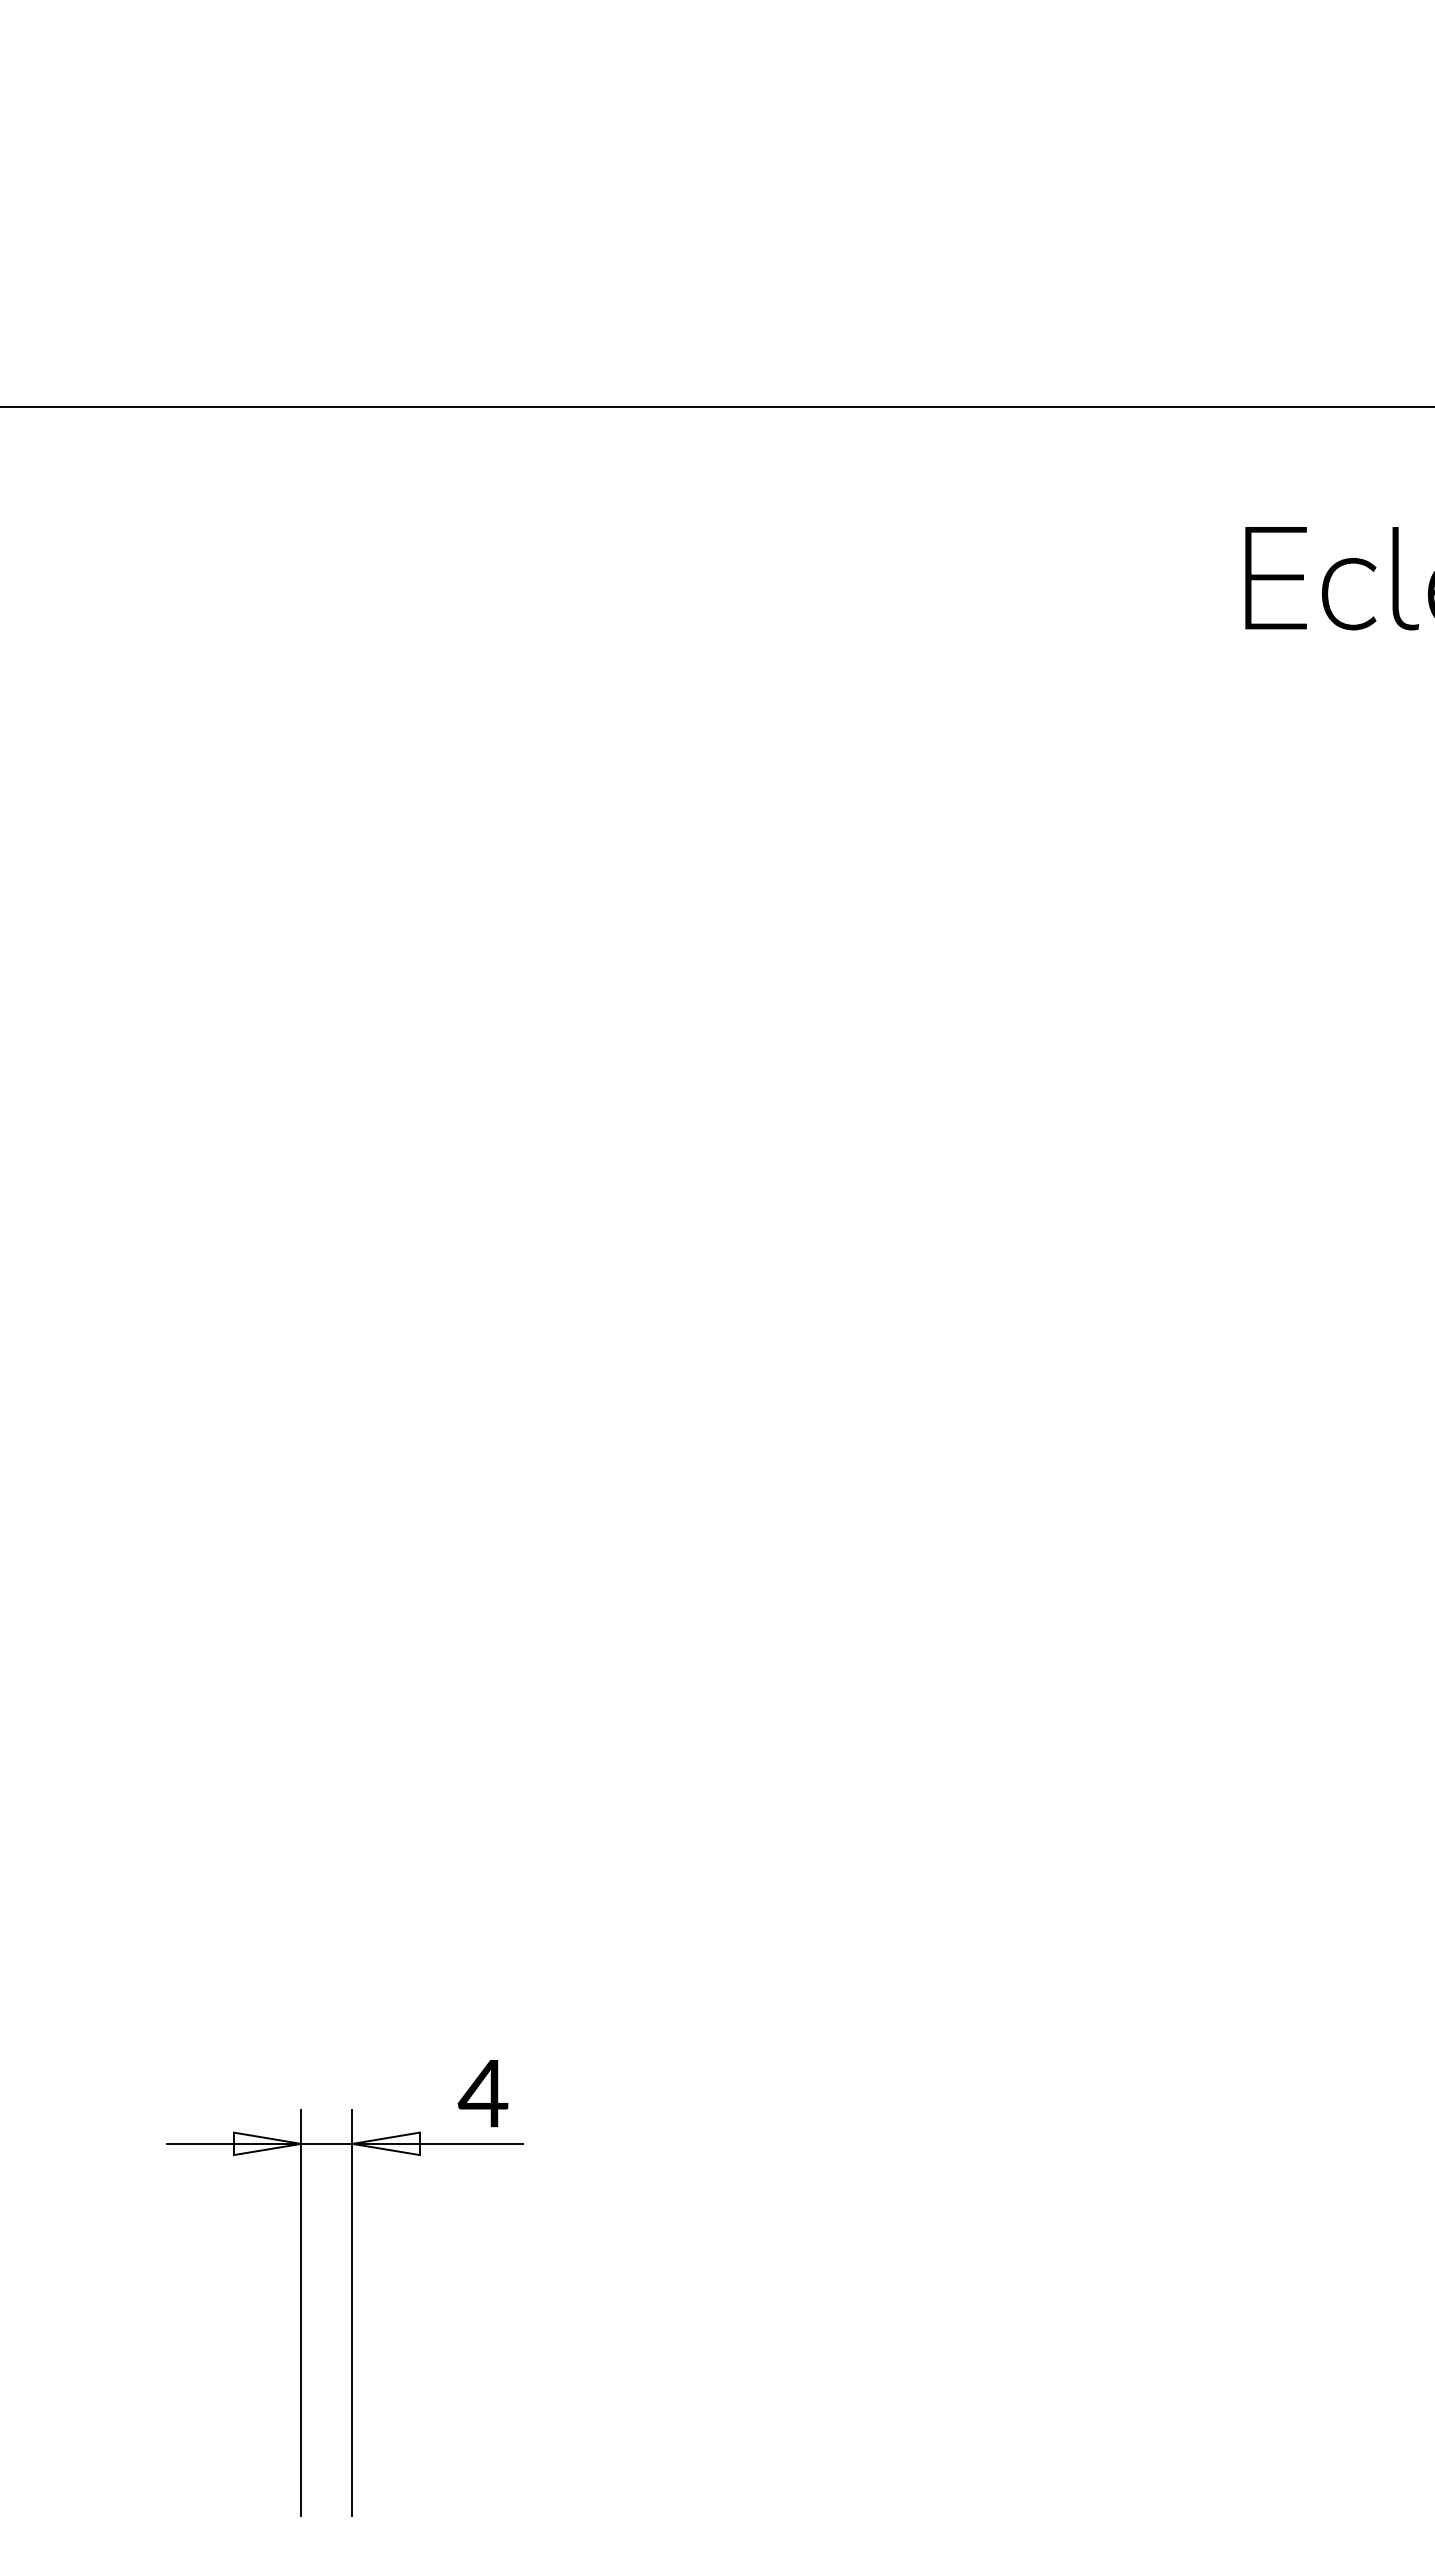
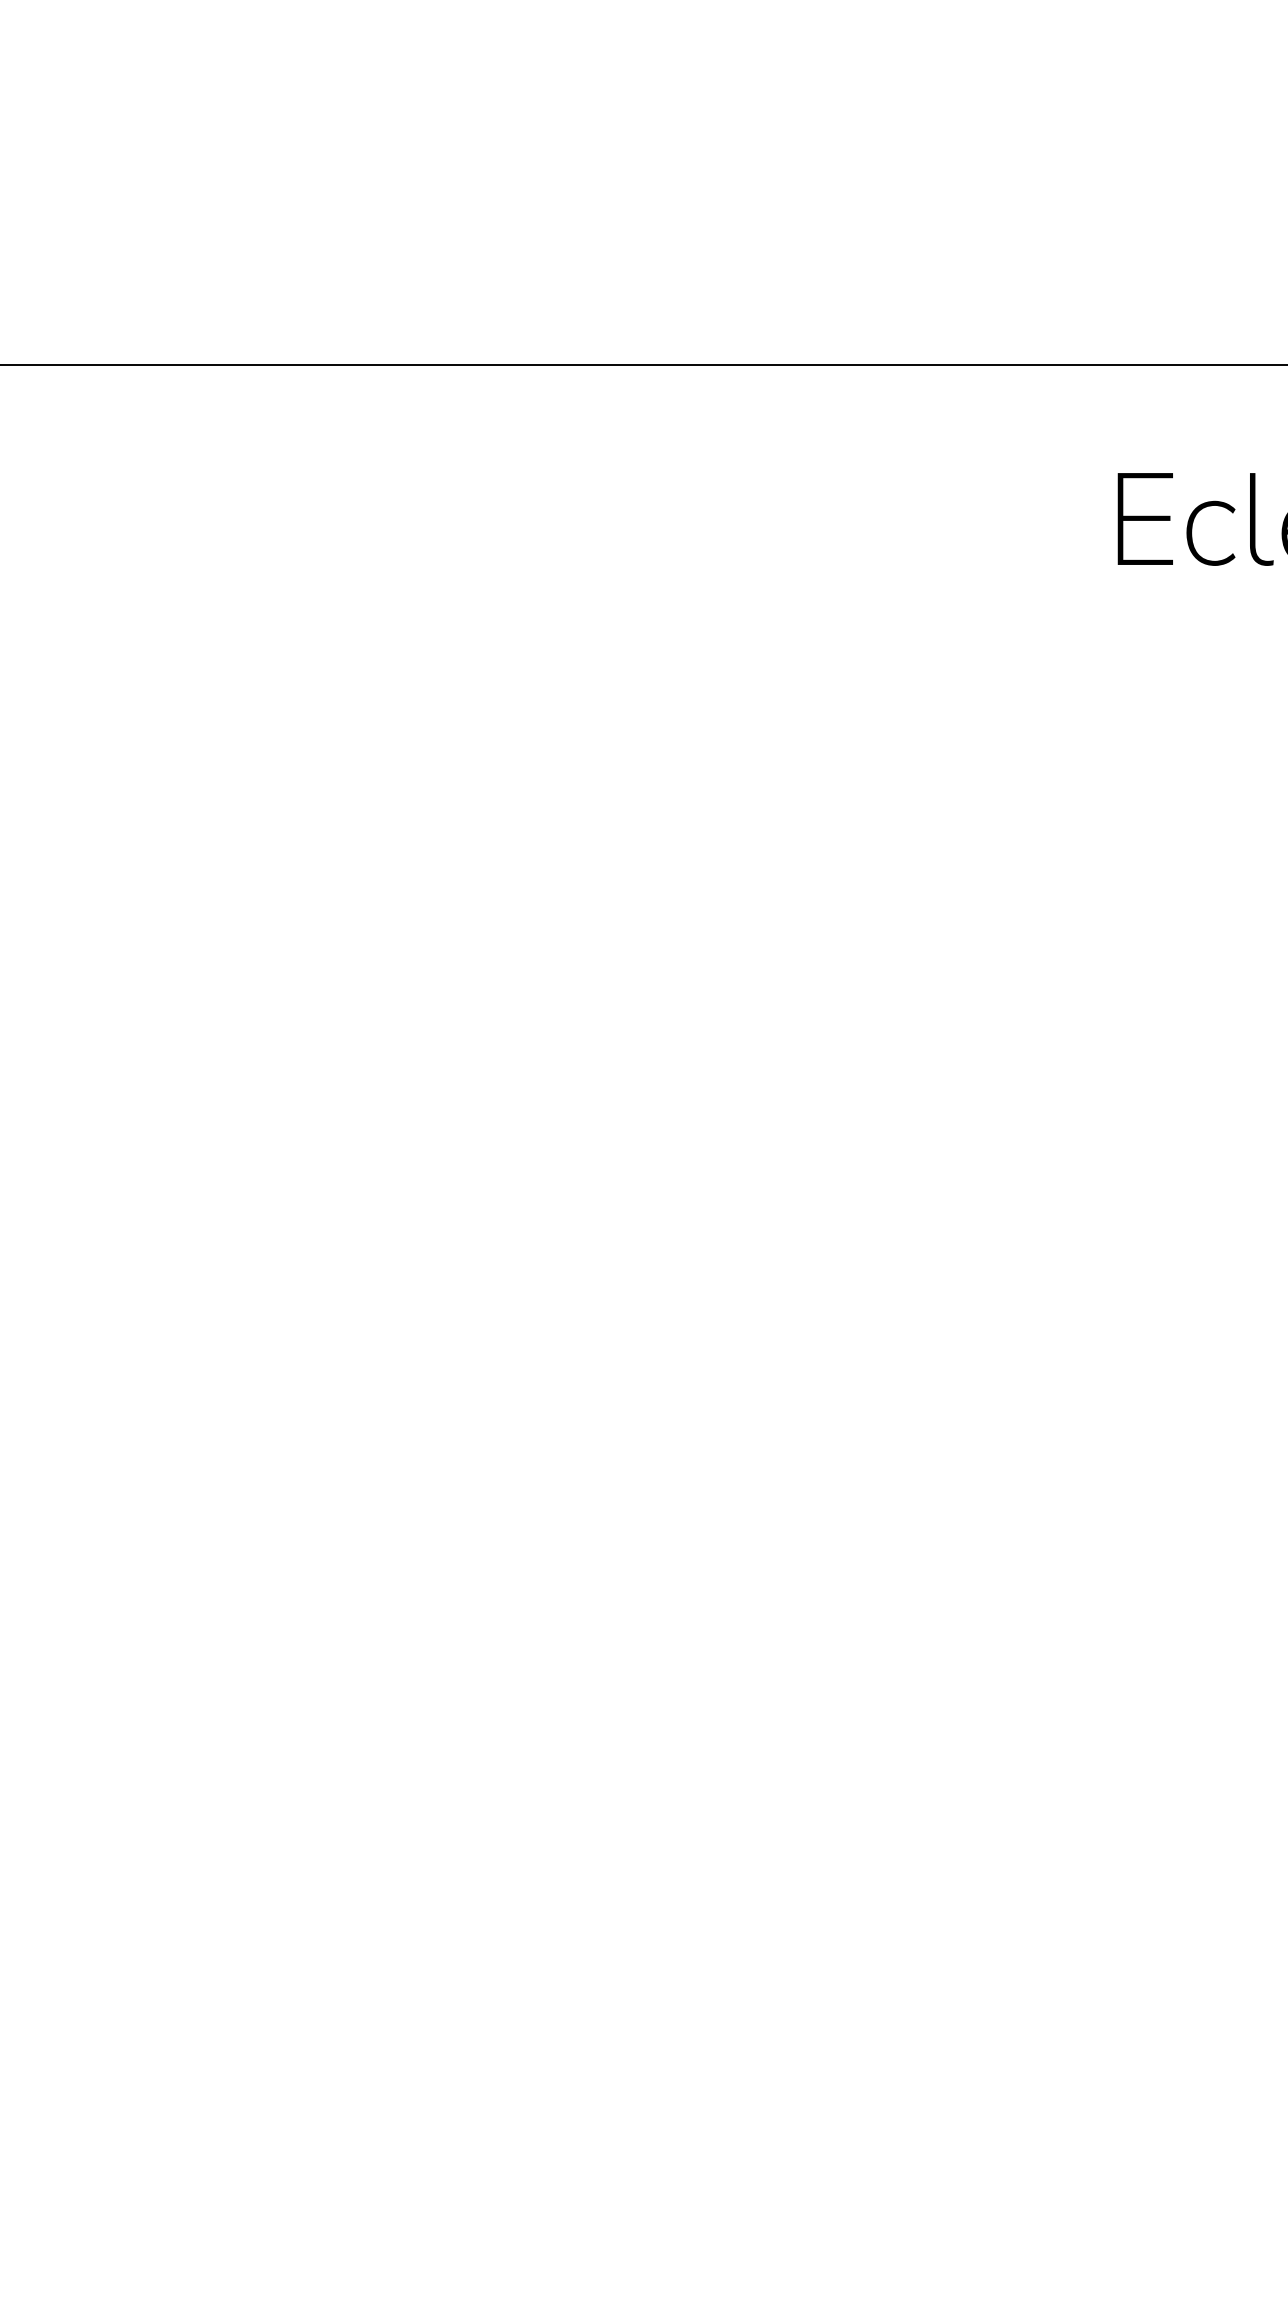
part: (351, 2288) -> (315, 2054), removed

